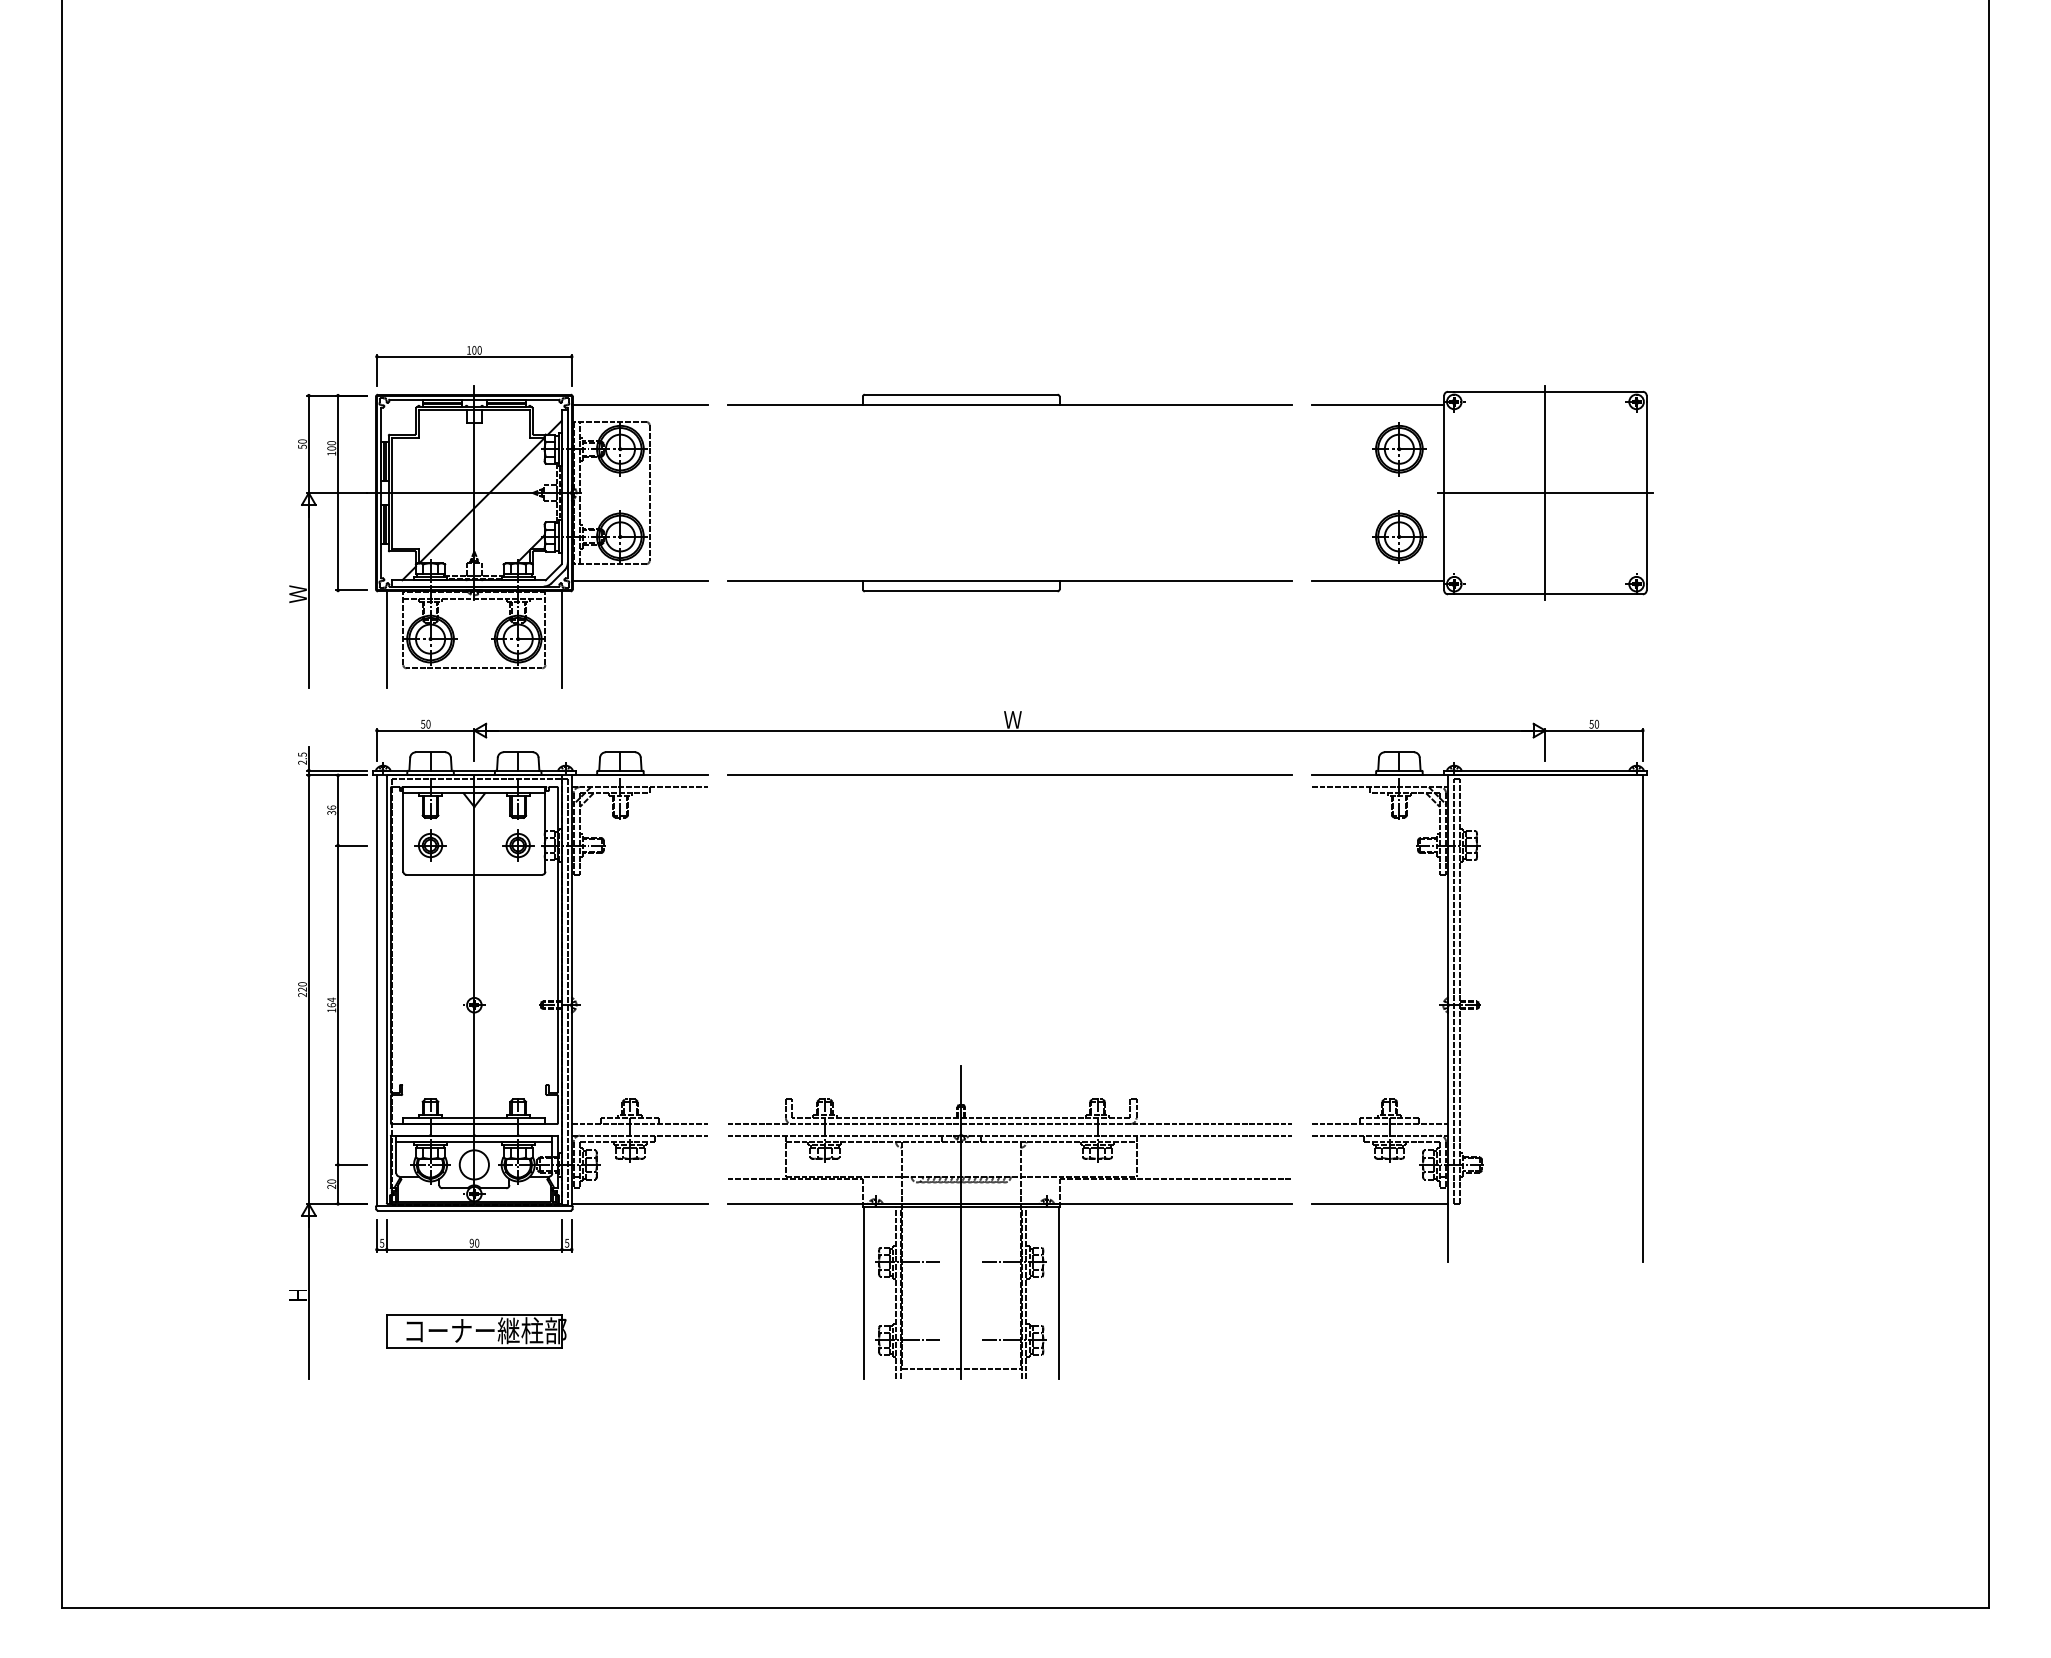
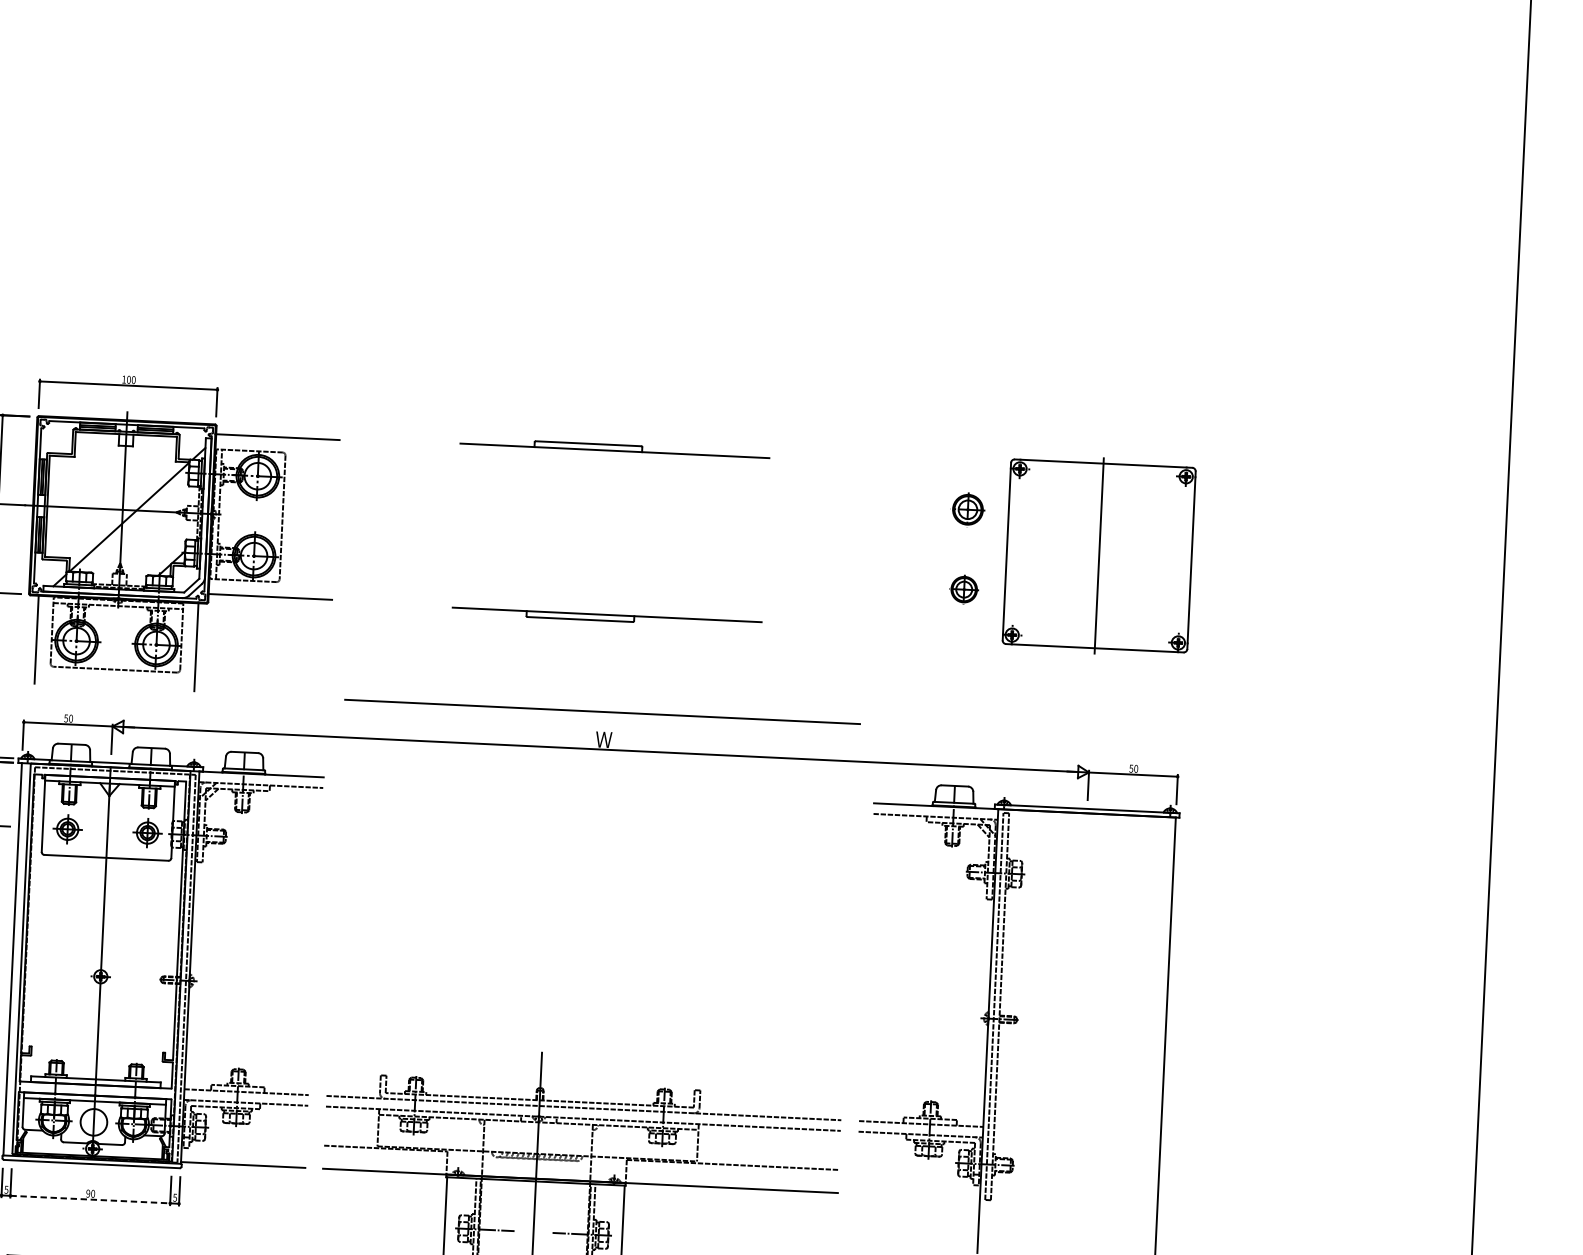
part: (1009, 399) -> (614, 447), size x0.6
line: (1377, 405) -> (949, 468), removed
part: (1399, 449) -> (968, 509), size x0.7
line: (1545, 493) -> (1099, 556), removed
part: (1399, 536) -> (964, 589), size x0.6
line: (1377, 580) -> (942, 628), removed
part: (1009, 586) -> (606, 618), size x0.6
line: (1009, 774) -> (602, 711), moved
line: (1379, 1203) -> (917, 1196), removed
line: (474, 1249) -> (90, 1199), solid -> dashed

